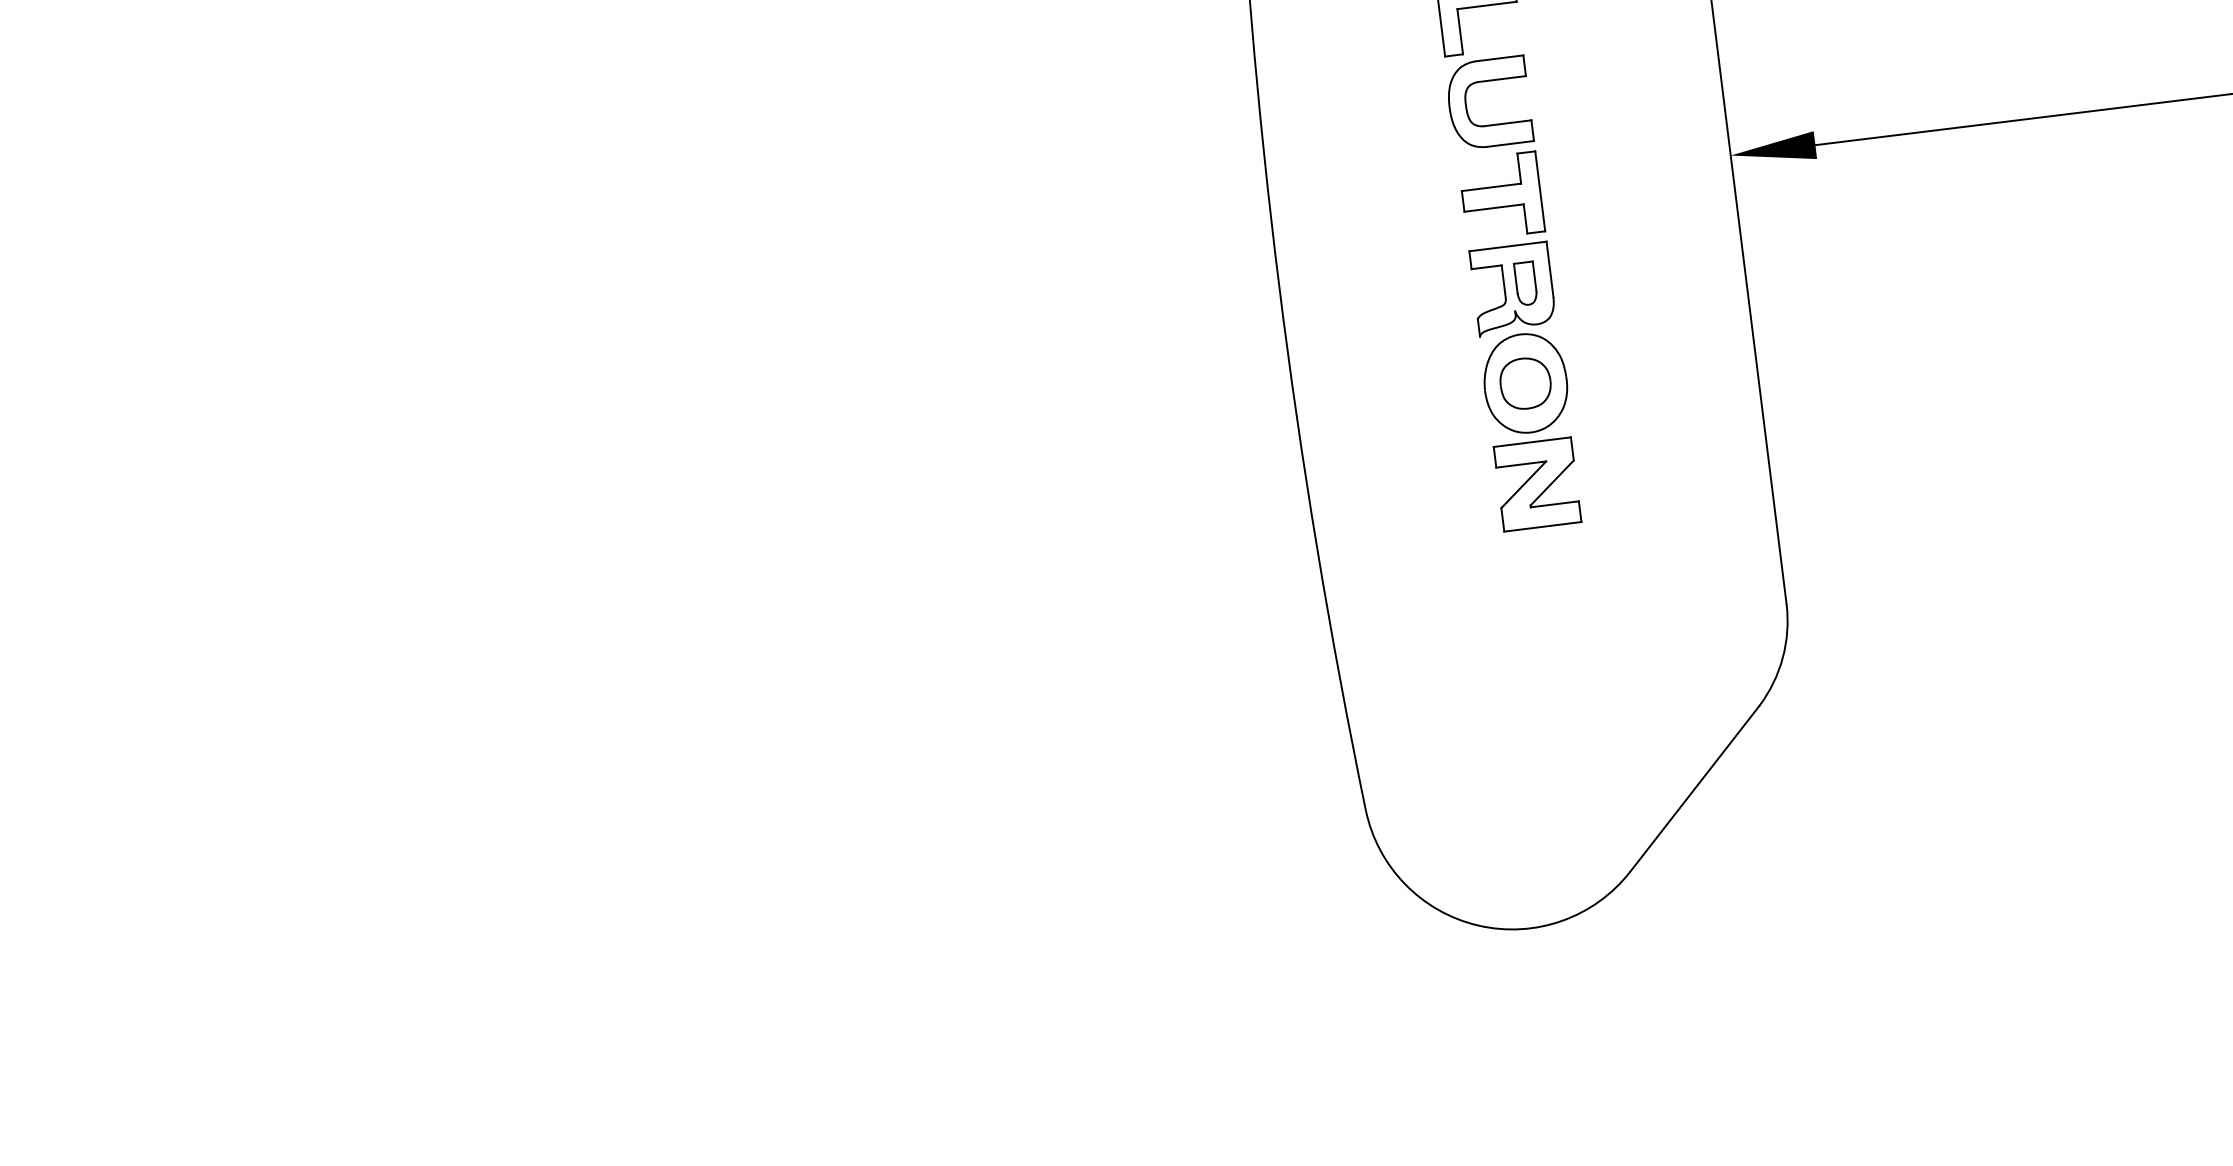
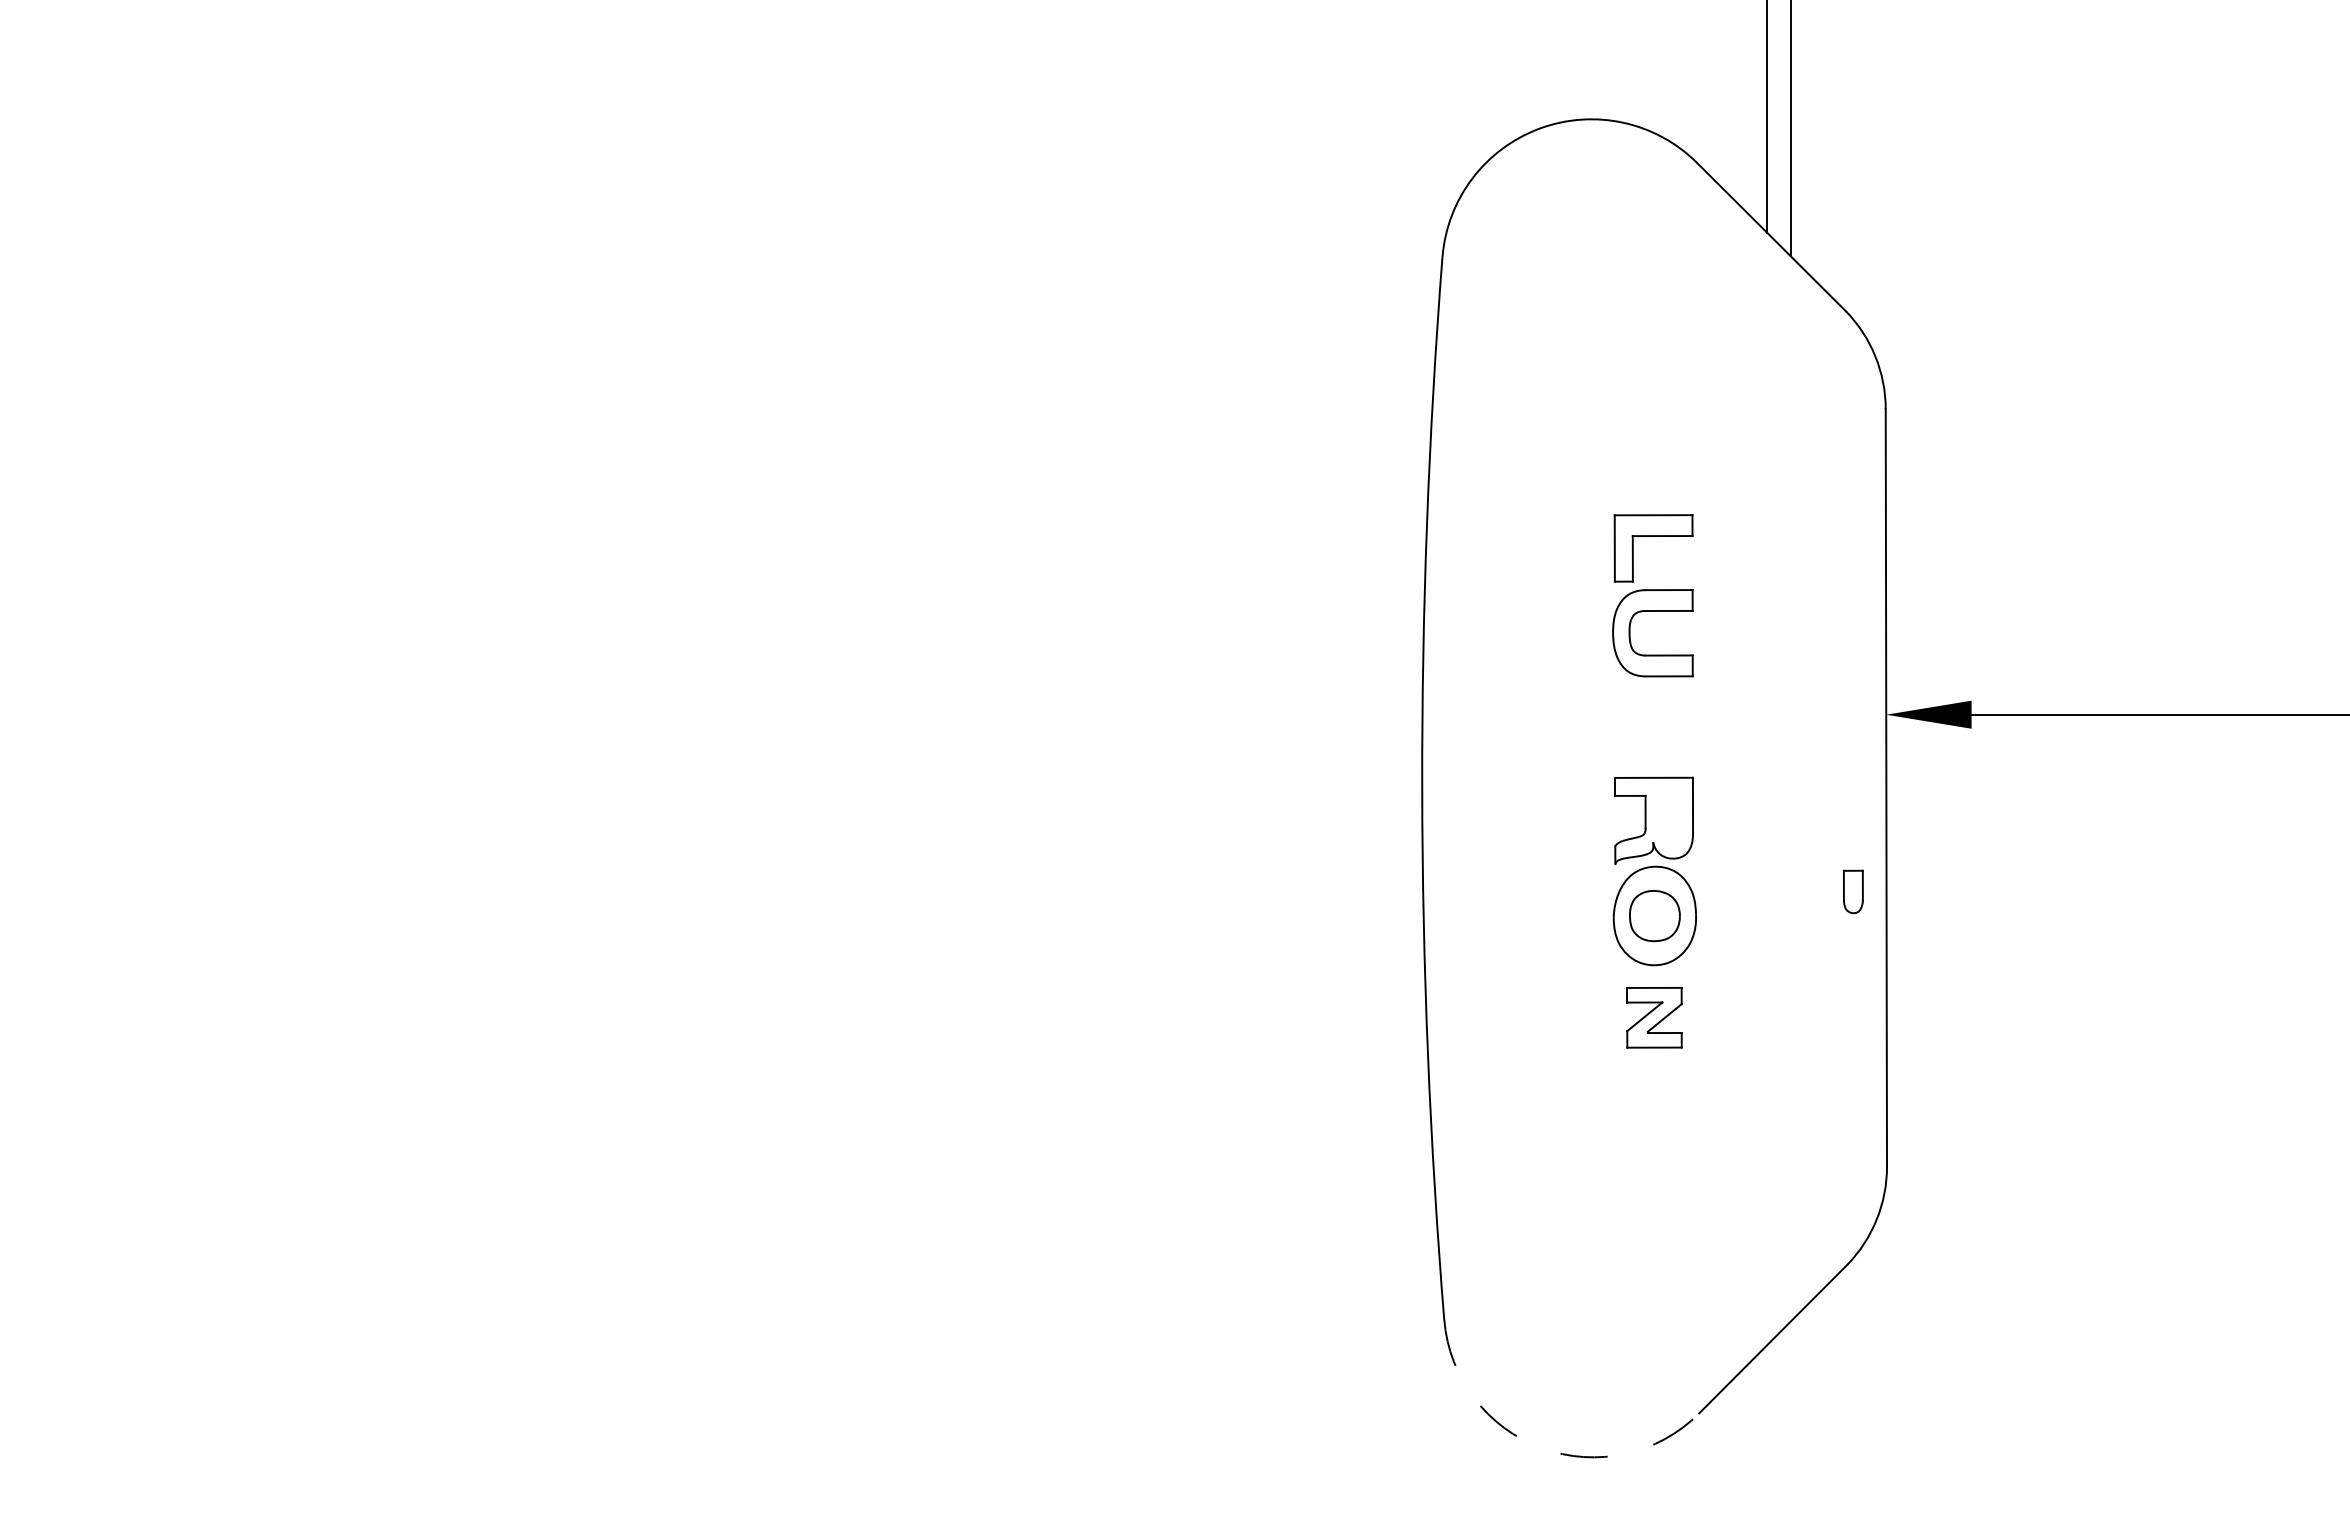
part: (1501, 195) -> (1653, 726), removed
part: (1525, 283) -> (1852, 891), moved
part: (1537, 484) -> (1654, 1017), size x0.7
arc: (1477, 925) -> (1541, 1448), solid -> dashed

